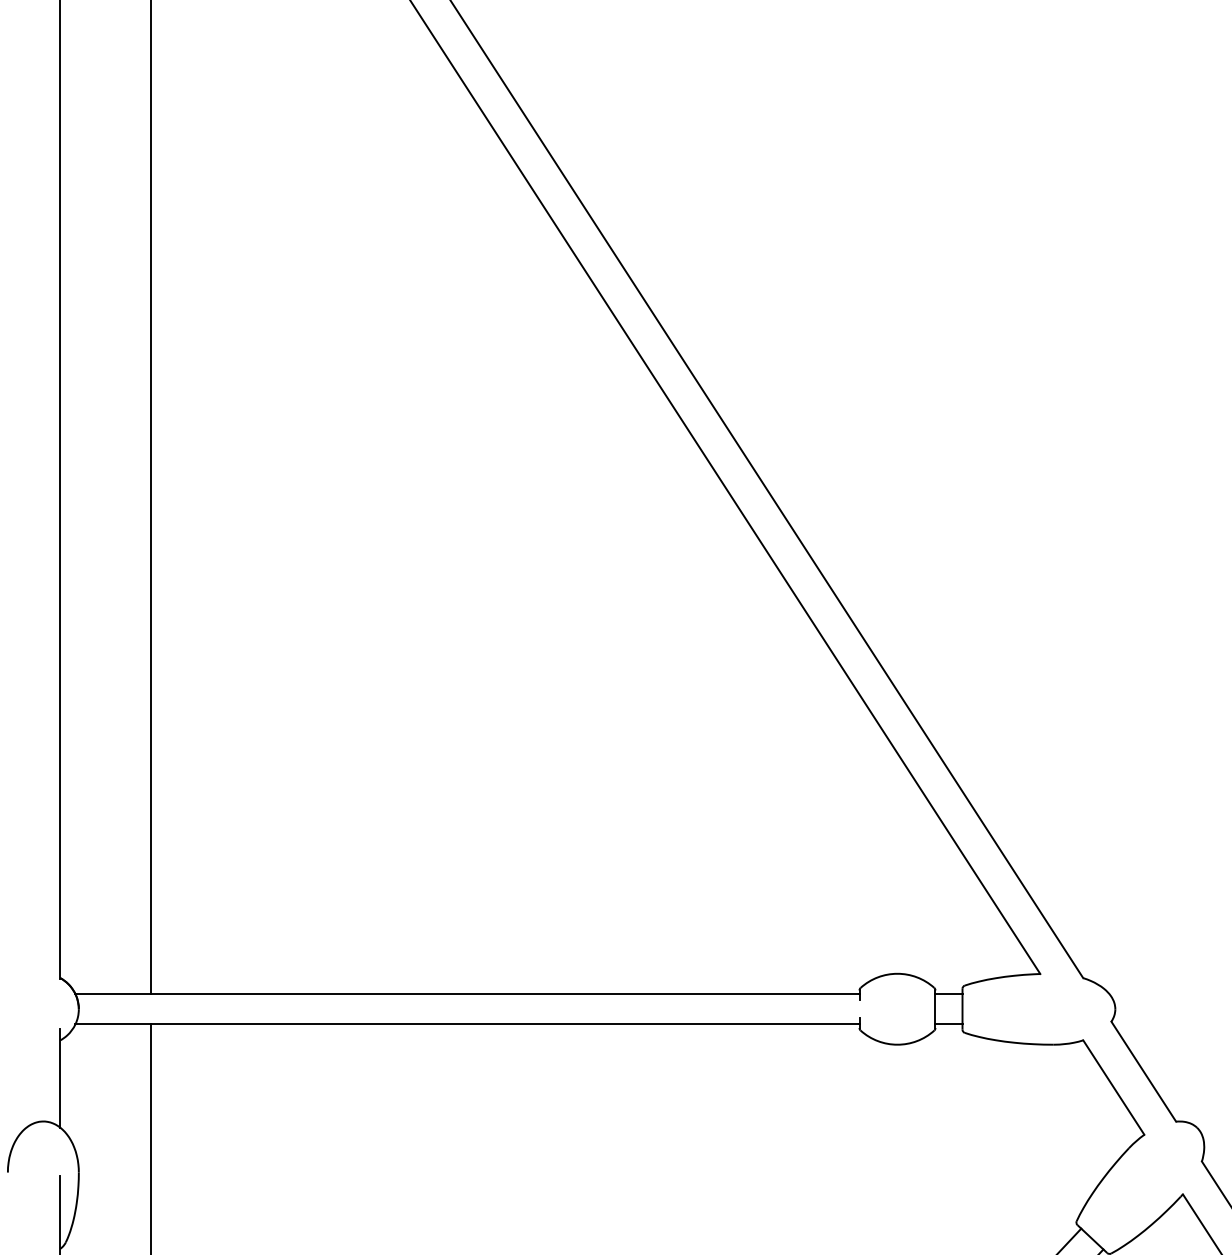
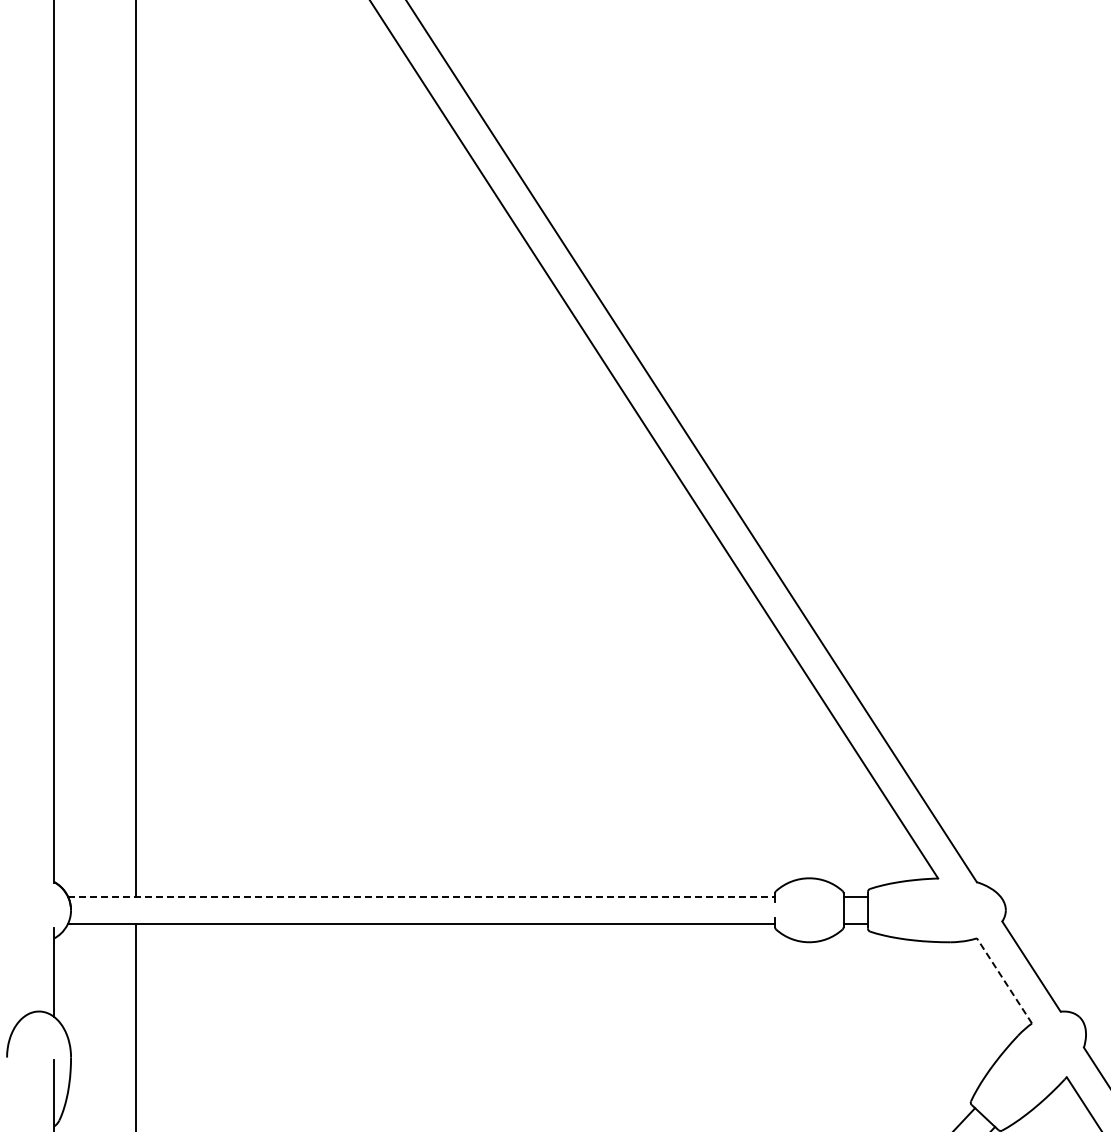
line: (467, 993) -> (421, 896), solid -> dashed
line: (1113, 1087) -> (1004, 980), solid -> dashed

